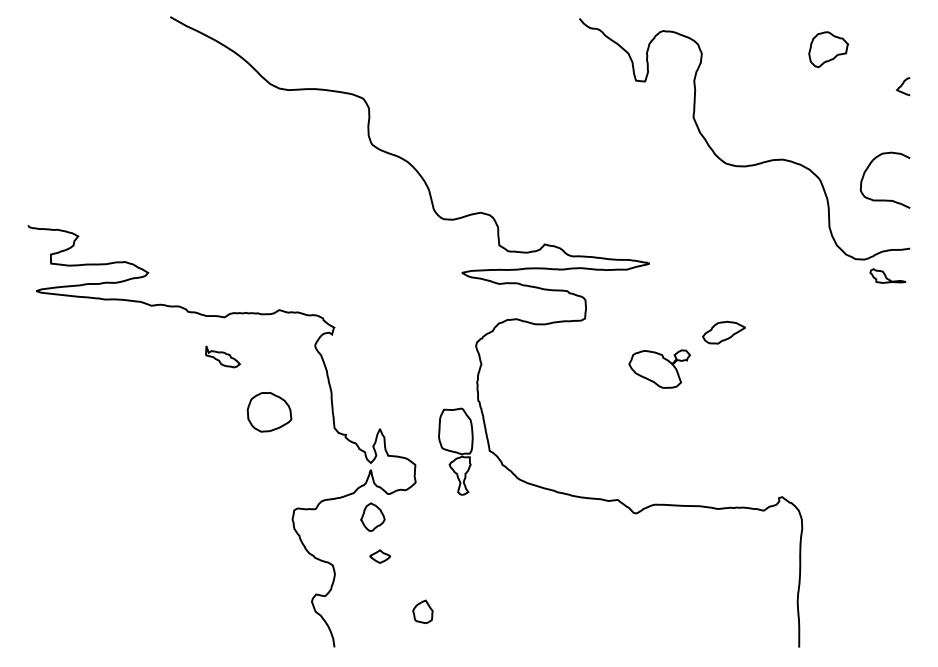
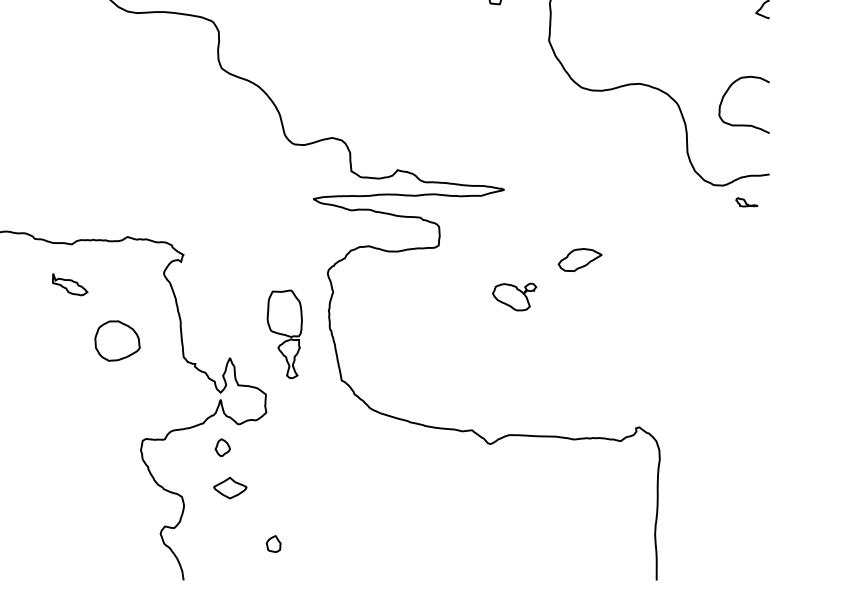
part: (887, 275) -> (746, 201), size x0.6
part: (659, 368) -> (514, 296), size x0.7
part: (455, 451) -> (284, 334), moved
part: (372, 516) -> (222, 447), size x0.6
part: (379, 556) -> (229, 487), size x1.6
part: (422, 611) -> (273, 543), size x0.7

